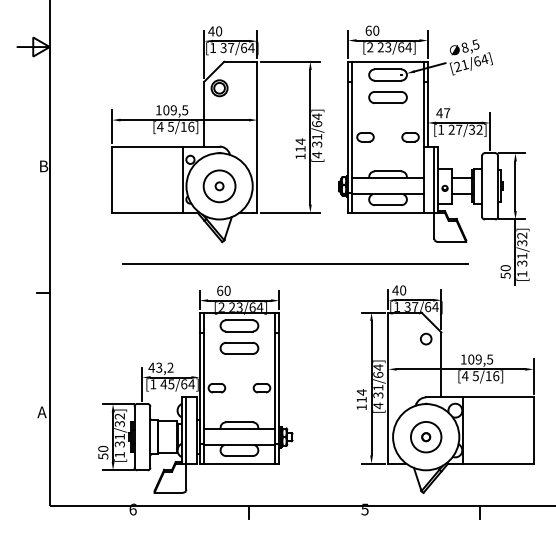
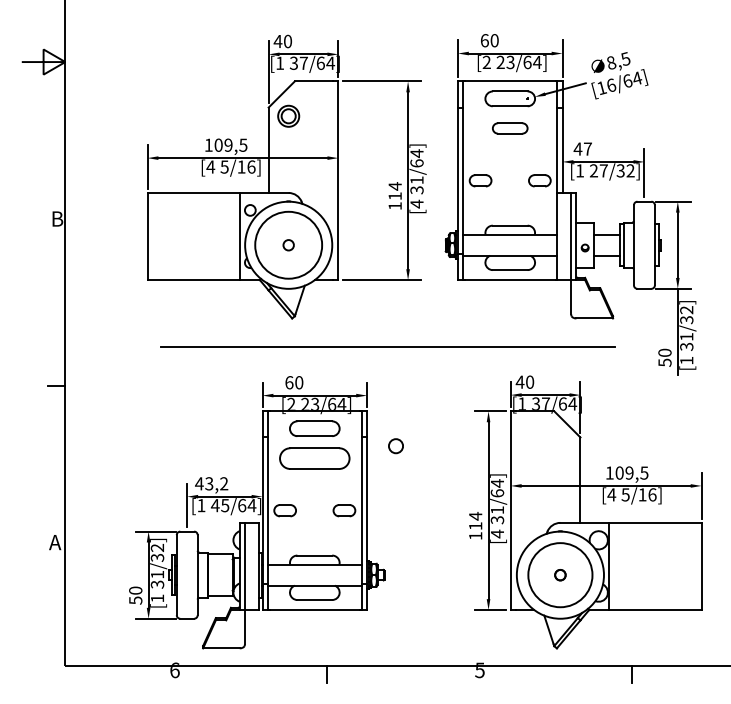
text: (461, 65) -> (606, 86), [21/64] -> [16/64]
part: (387, 97) -> (509, 128), size x0.7
circle: (219, 186) -> (288, 245), size x1.6
circle: (426, 338) -> (396, 445), moved
part: (239, 347) -> (314, 457), size x1.4
circle: (425, 436) -> (559, 574), size x1.6

